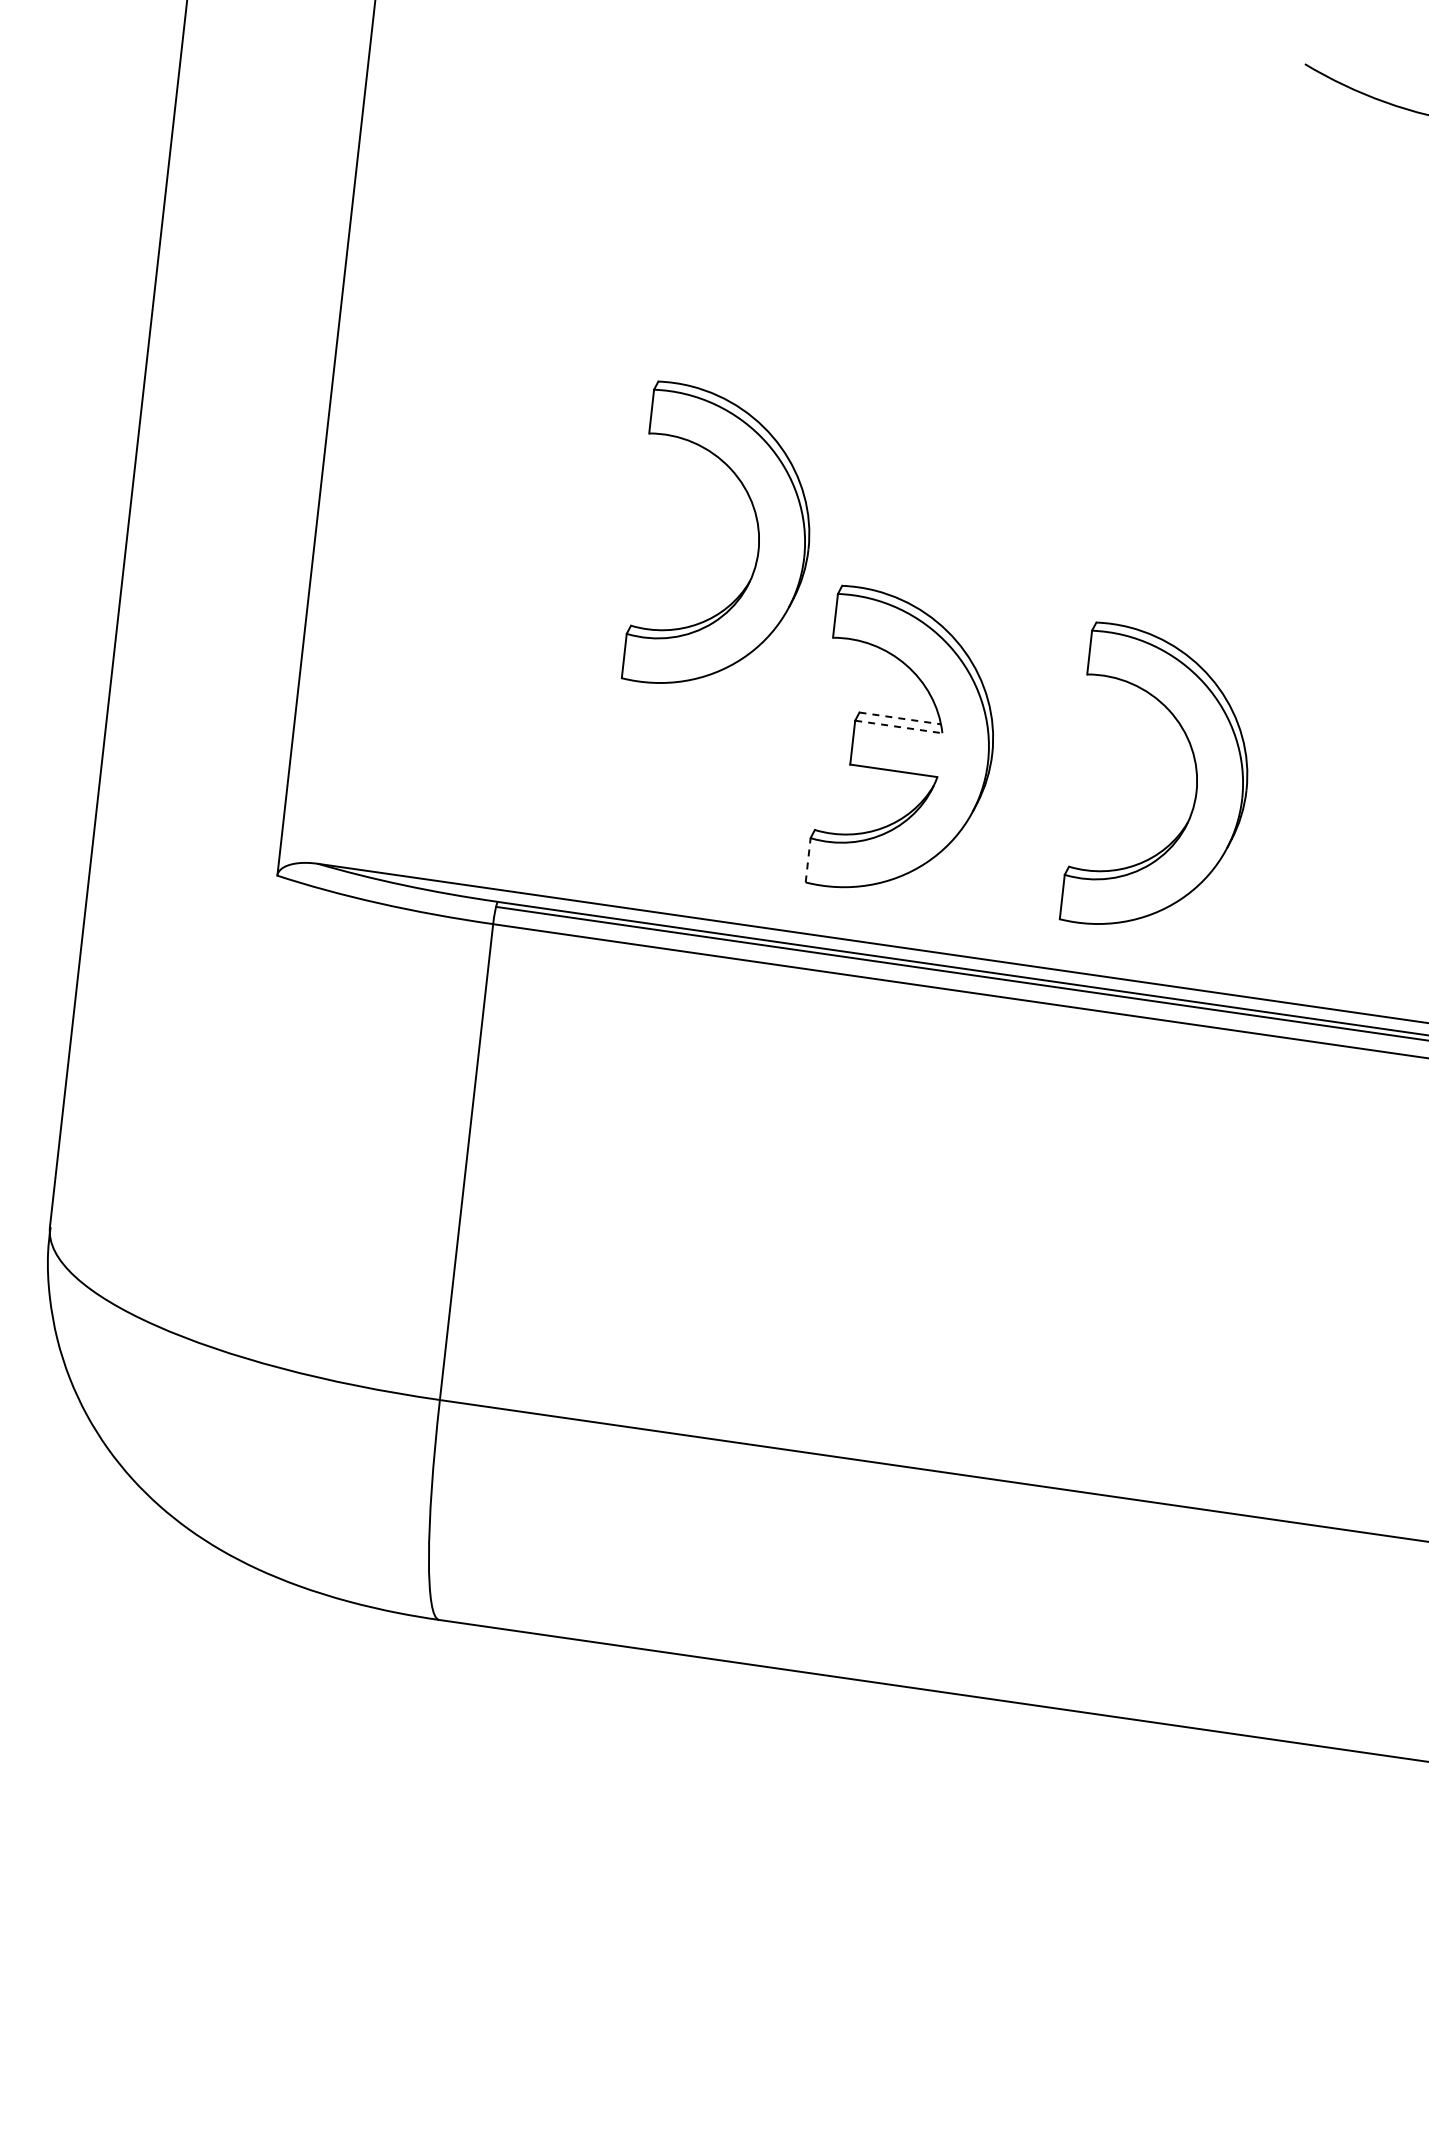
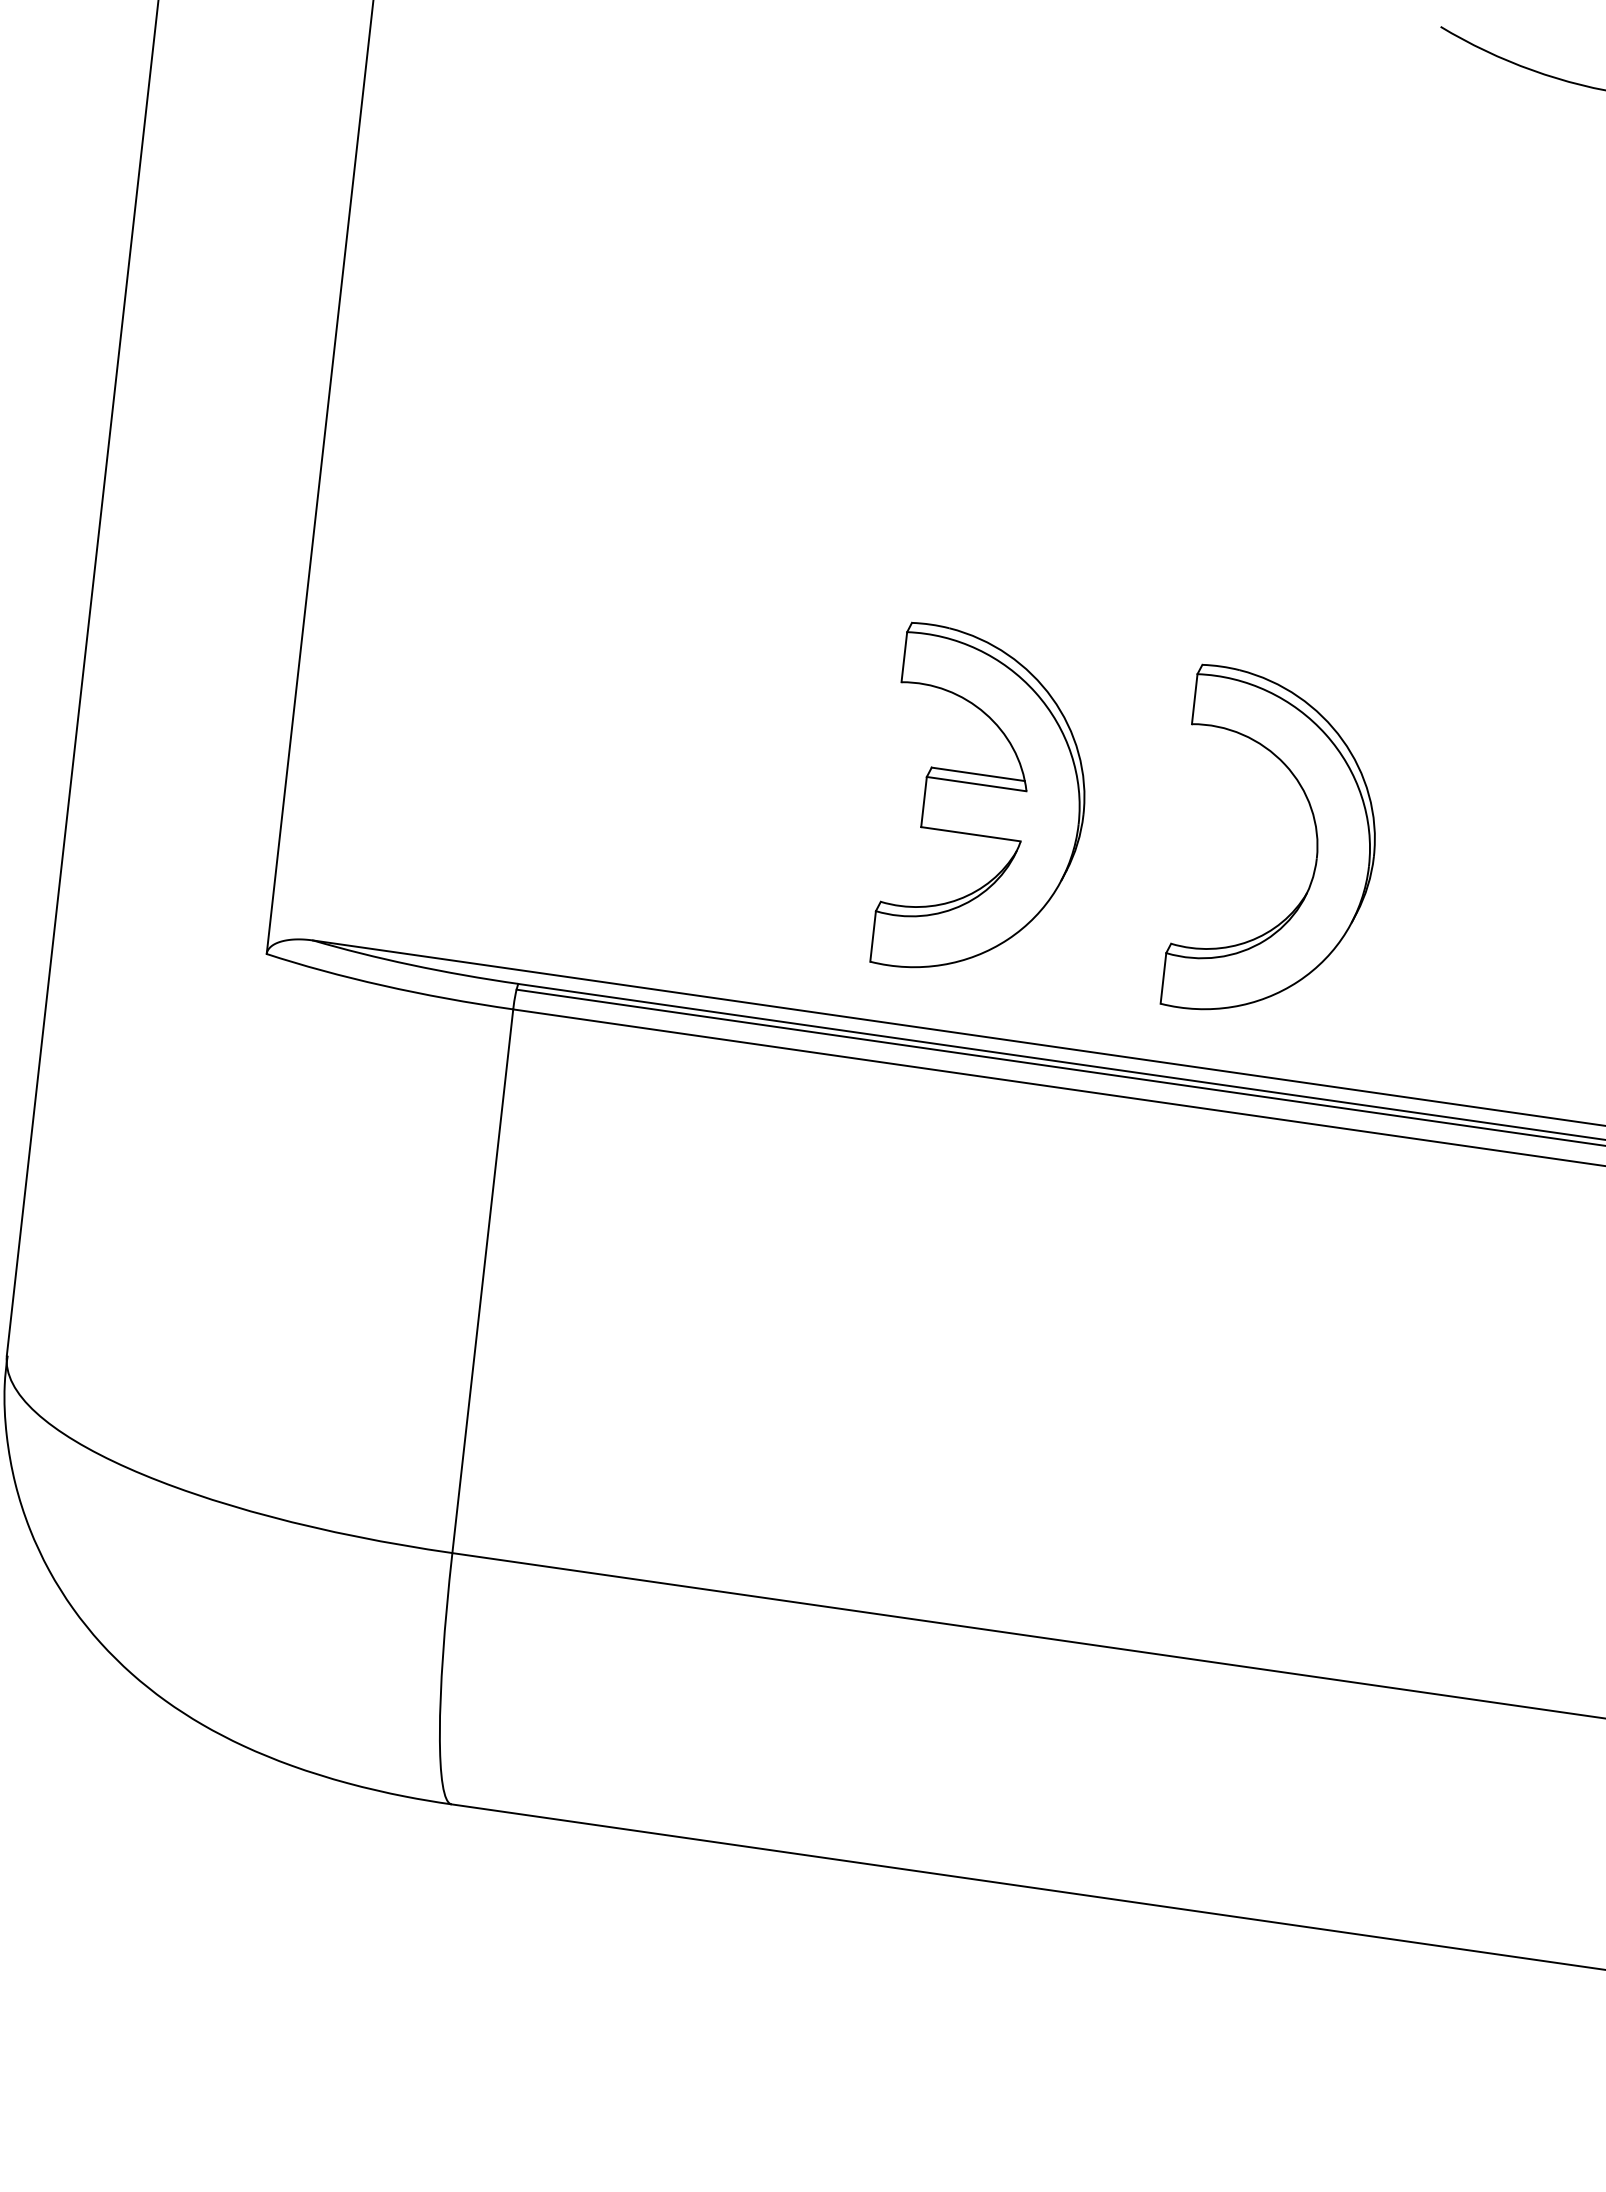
part: (756, 523) -> (814, 551), removed
line: (900, 718) -> (978, 774), dashed -> solid
line: (899, 727) -> (977, 784), dashed -> solid
line: (808, 859) -> (873, 935), dashed -> solid

